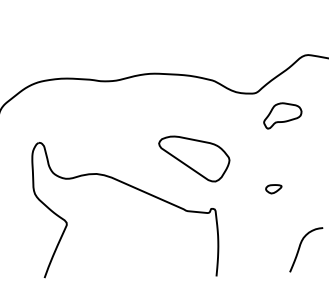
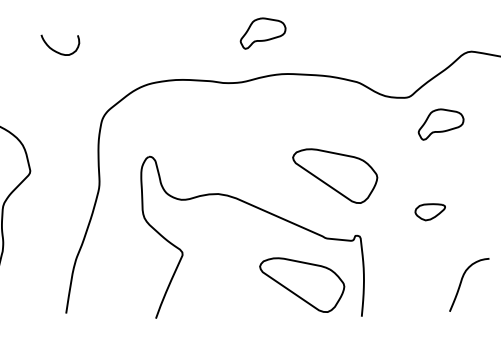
part: (133, 39) -> (262, 33), added
part: (273, 189) -> (430, 212), size x1.6
part: (166, 249) -> (302, 284), added

